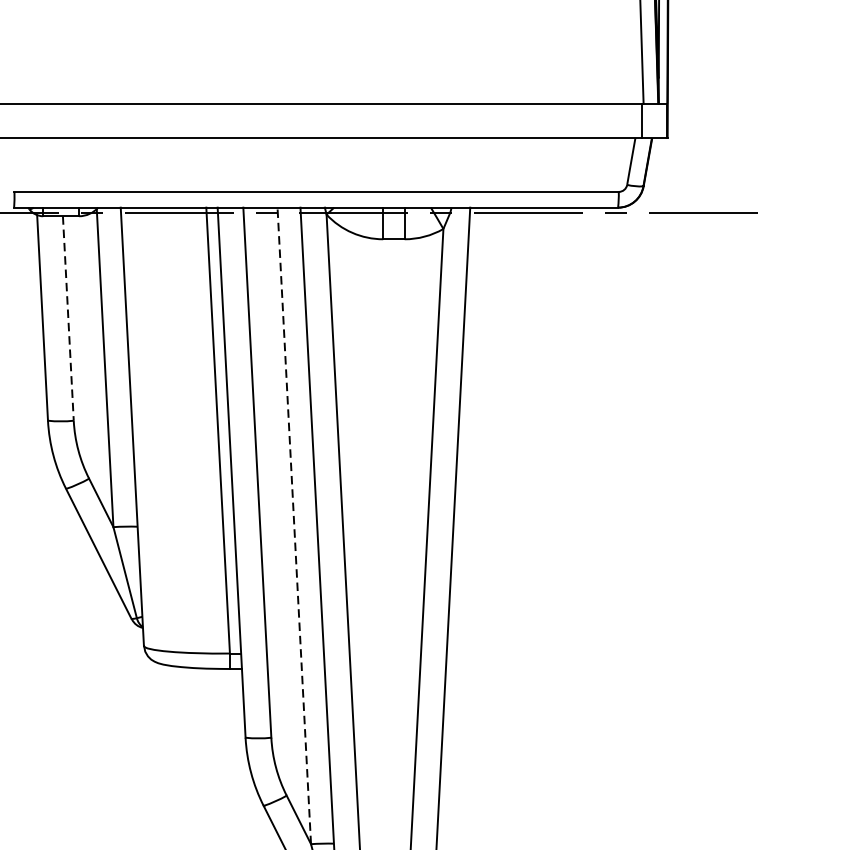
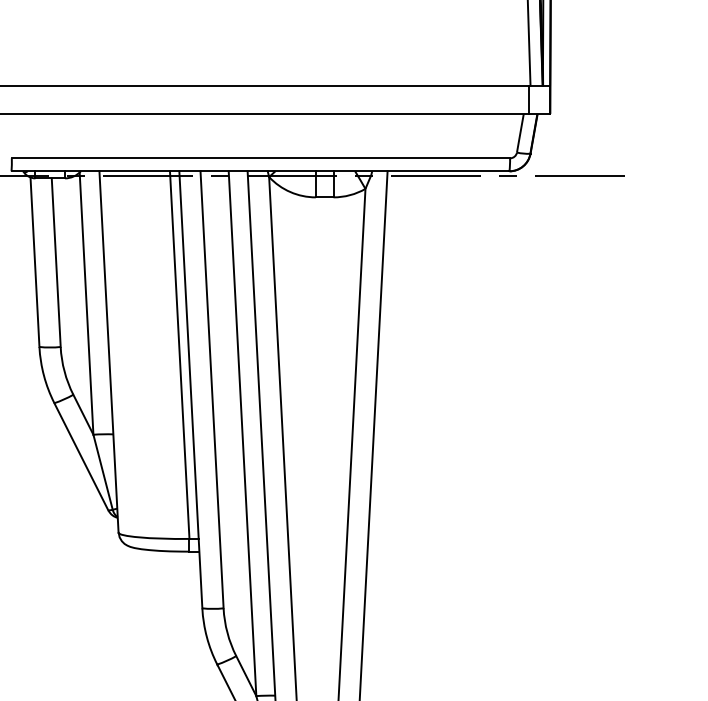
line: (68, 319) -> (56, 263), dashed -> solid
line: (294, 525) -> (242, 433), dashed -> solid

